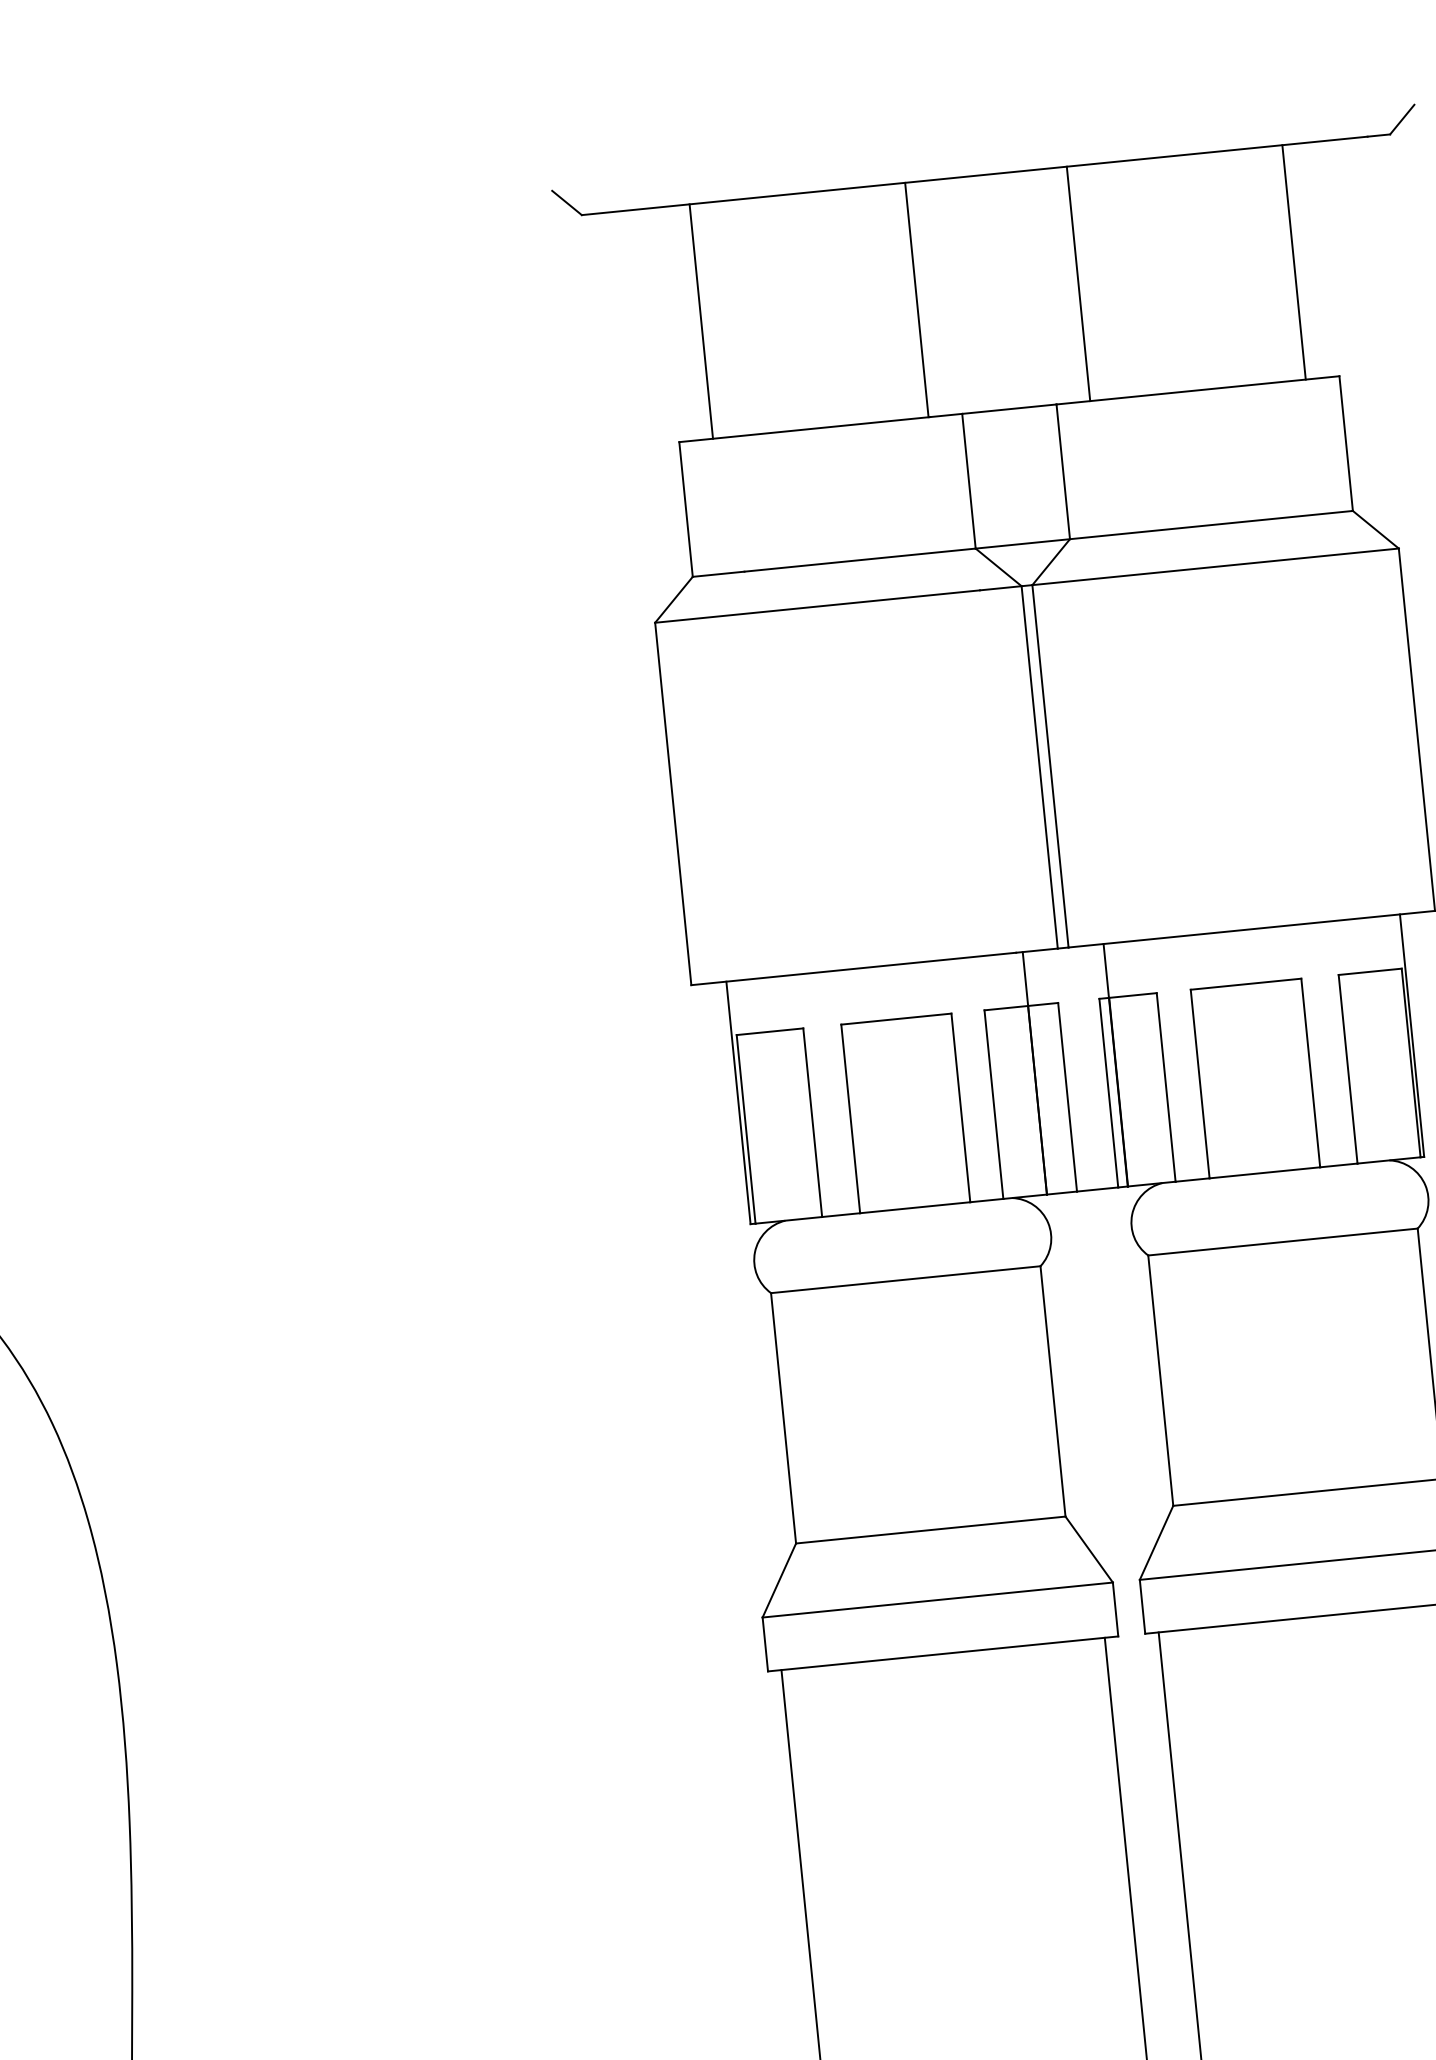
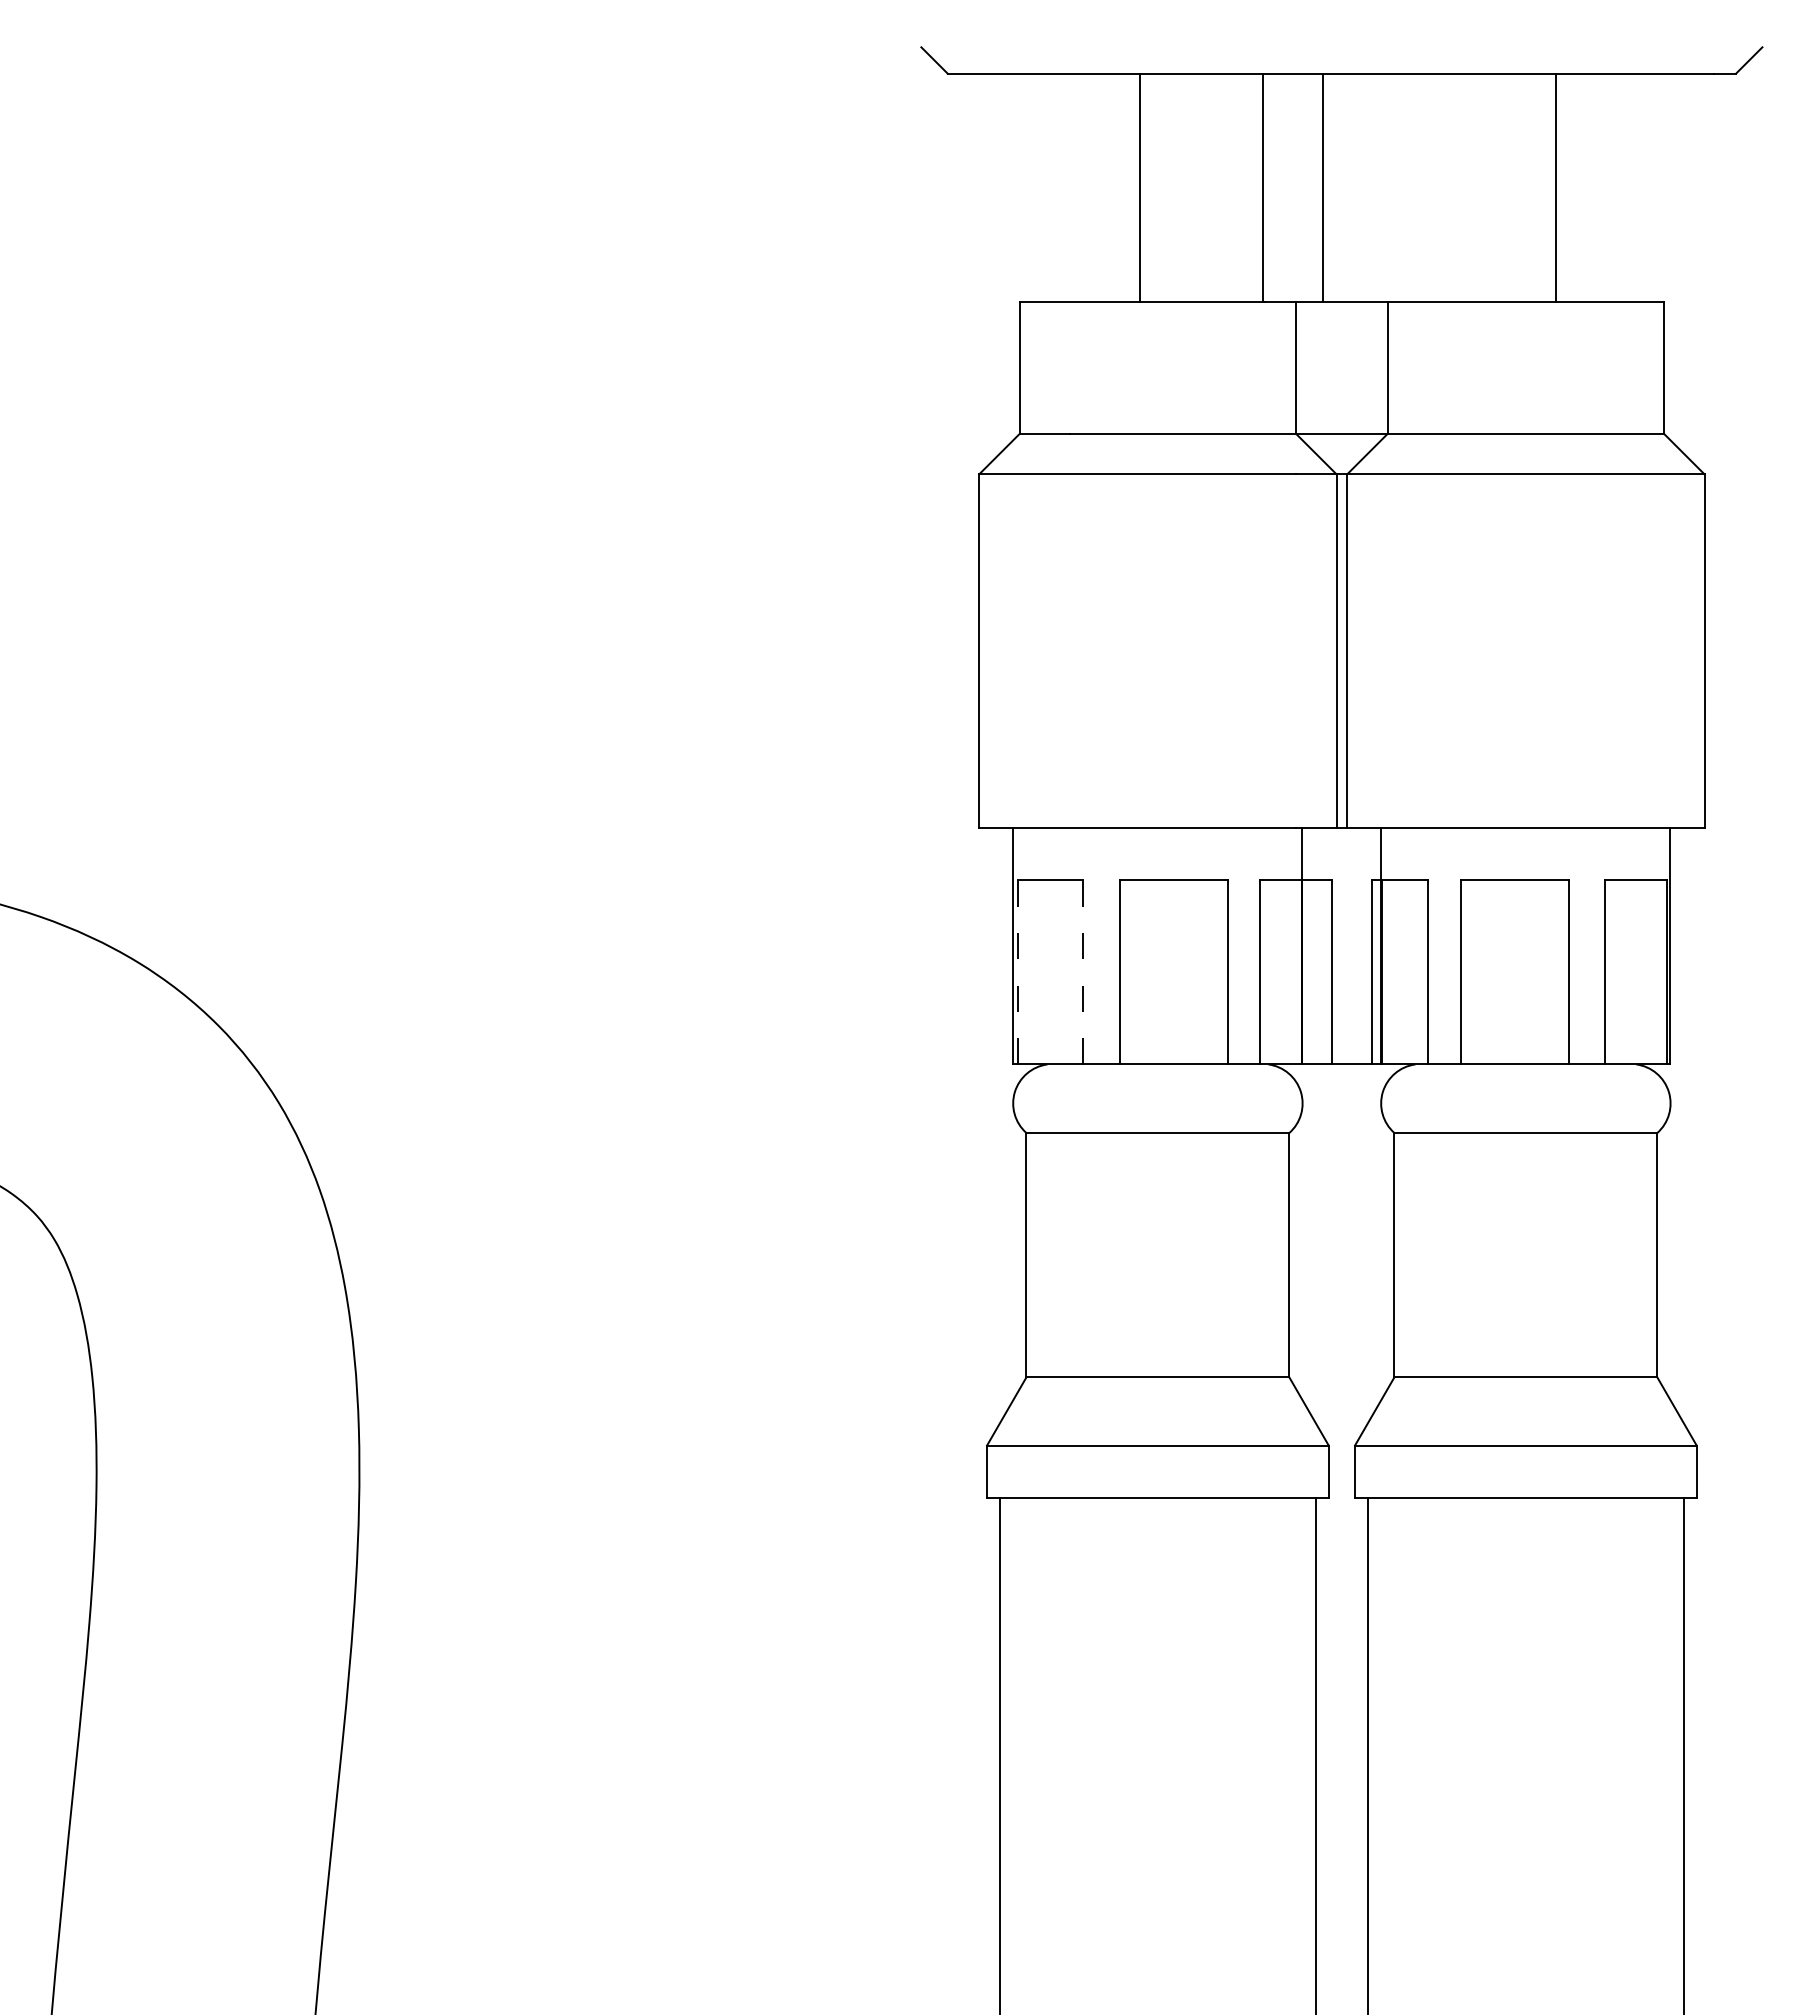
line: (1294, 261) -> (1556, 187), moved
line: (1078, 283) -> (1322, 187), moved
line: (700, 321) -> (1139, 187), moved
line: (813, 1122) -> (1083, 972), solid -> dashed
line: (746, 1129) -> (1018, 972), solid -> dashed

